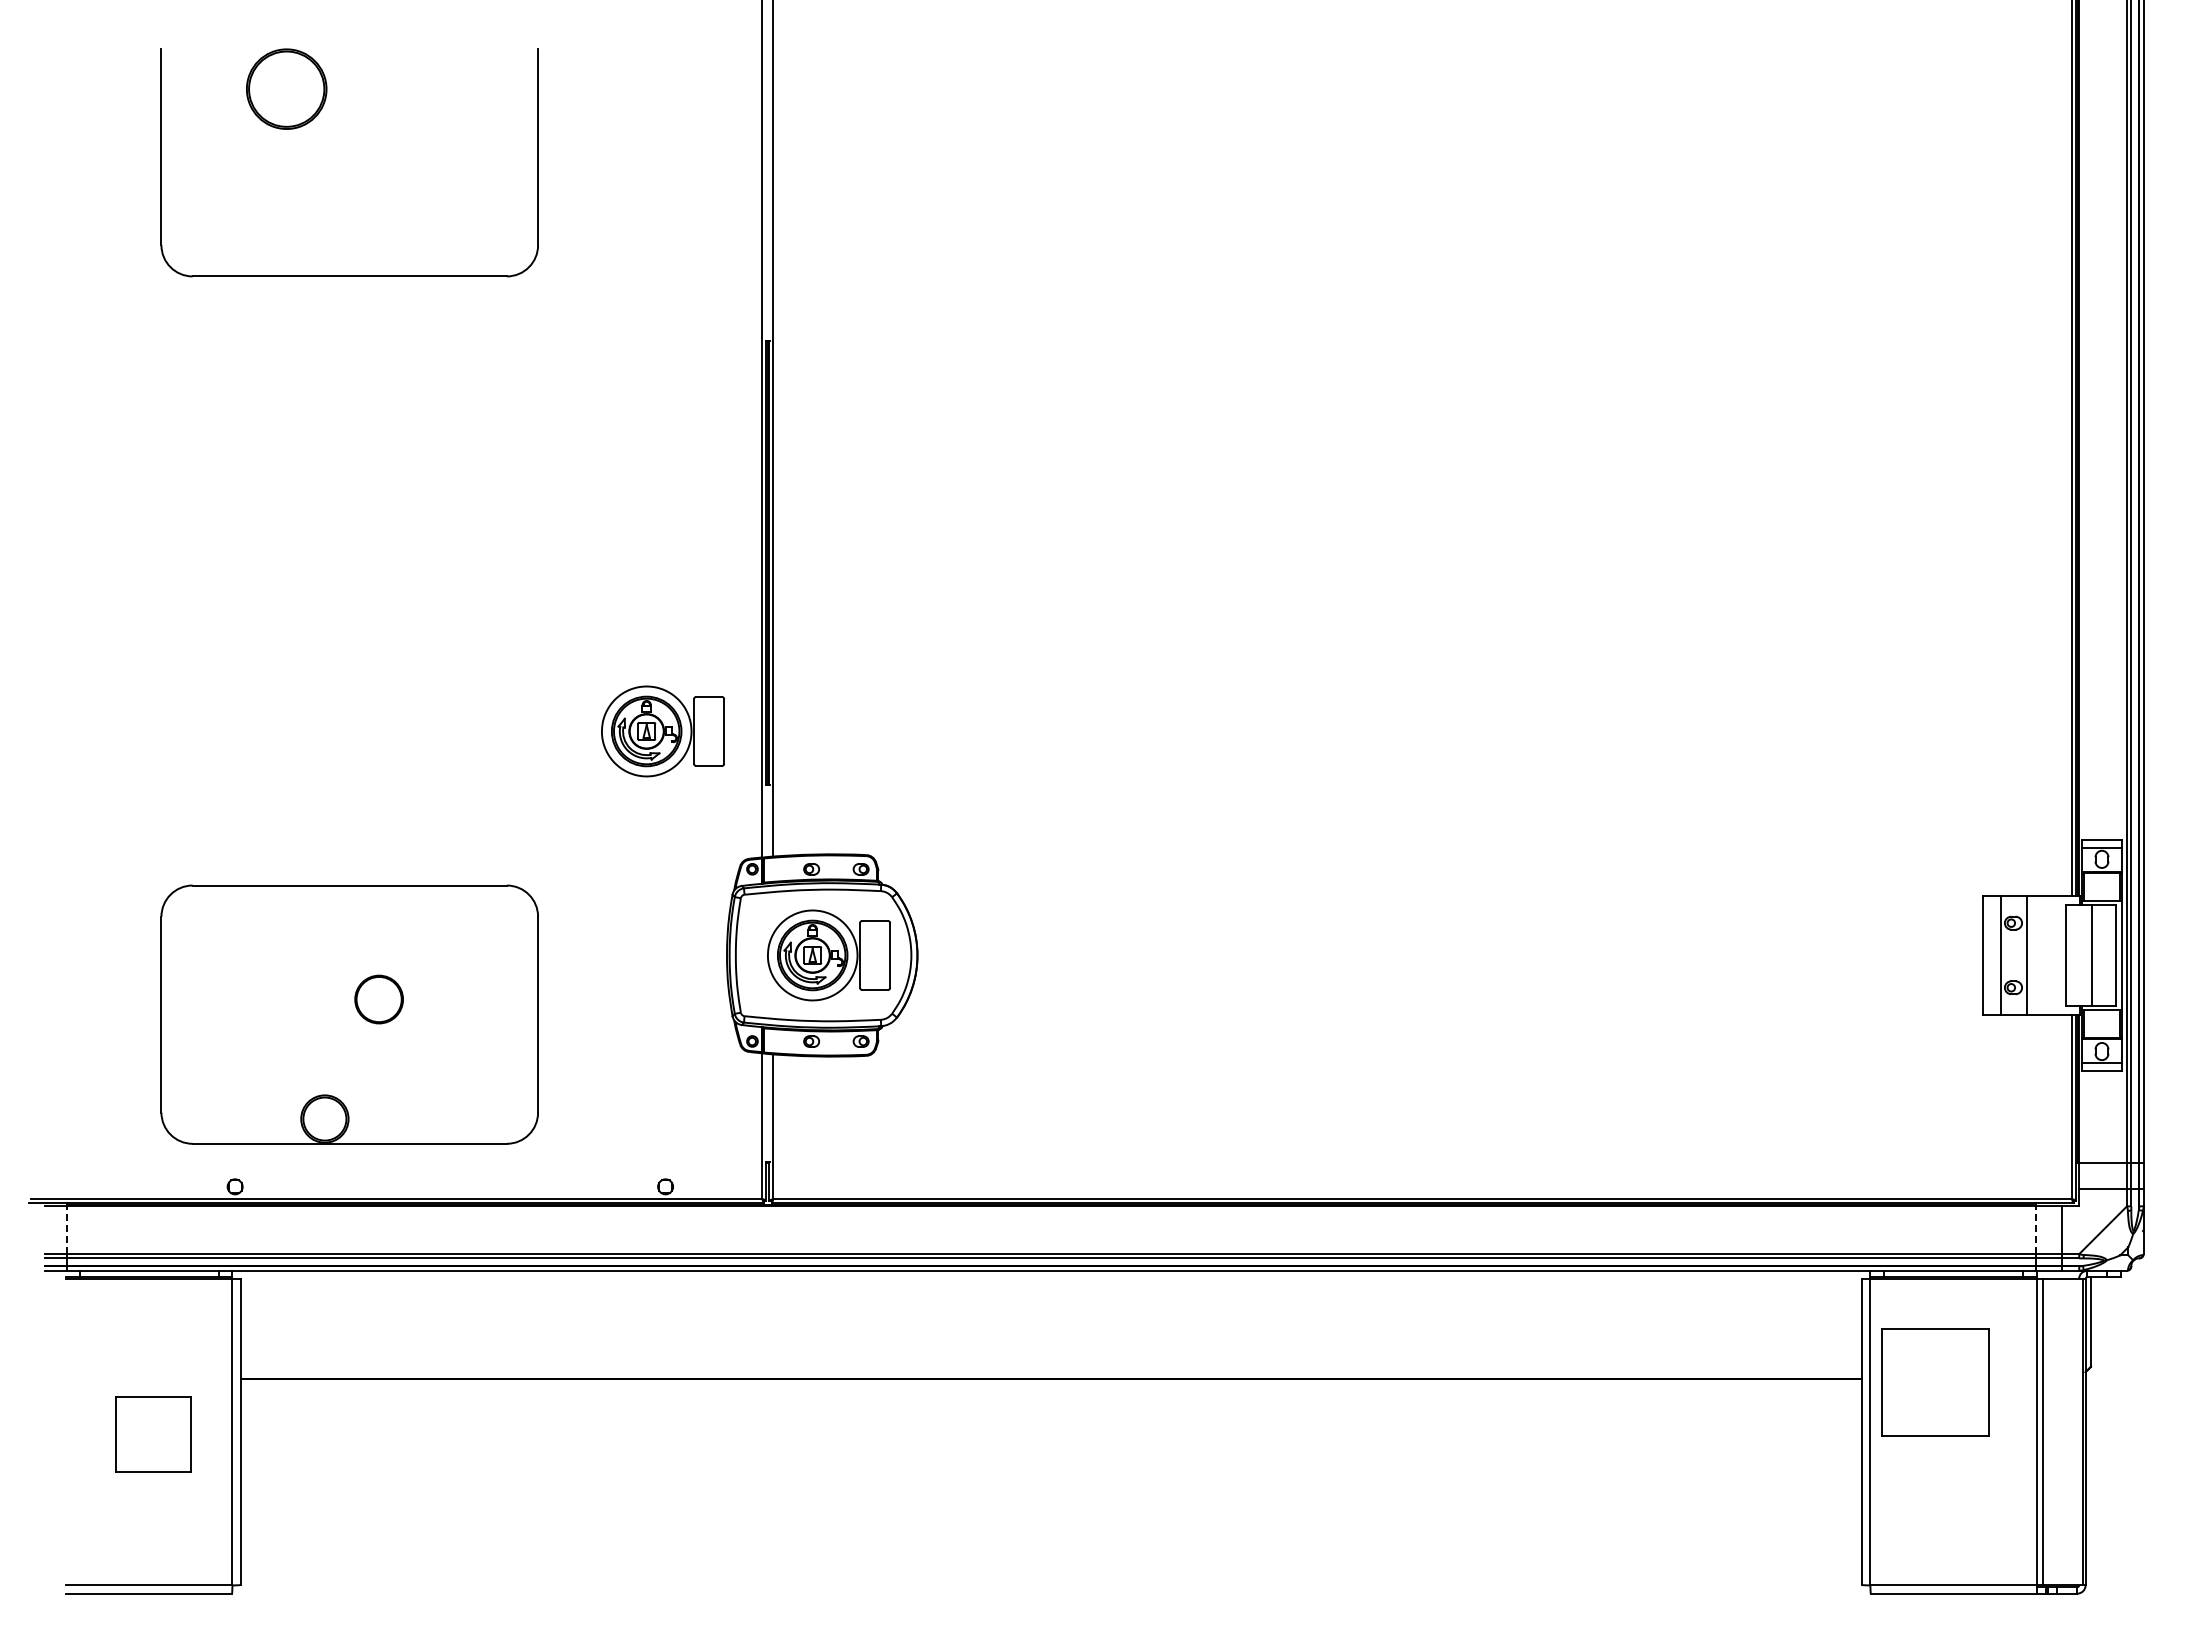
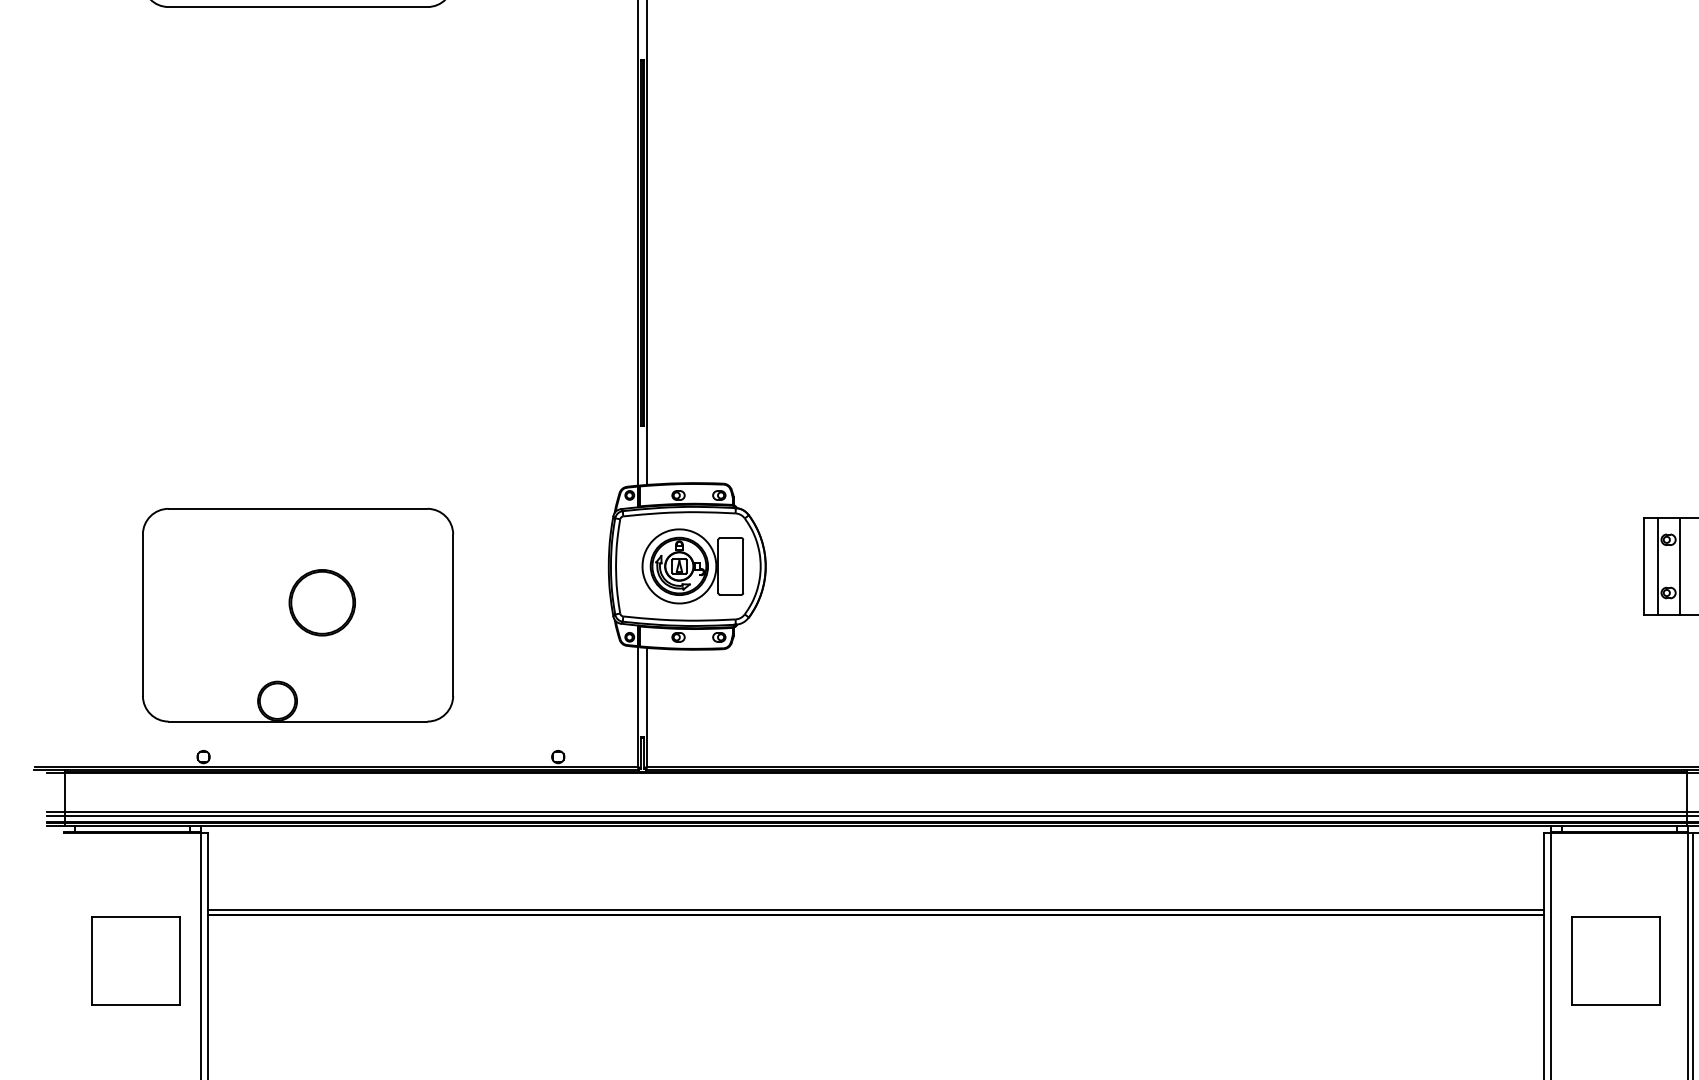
part: (662, 731) -> (555, 381), removed
part: (378, 999) -> (321, 602), size x1.67
line: (66, 1230) -> (64, 793), dashed -> solid
line: (2036, 1230) -> (1687, 793), dashed -> solid
line: (1051, 1372) -> (876, 909), added
part: (1935, 1382) -> (1615, 961), moved
part: (152, 1434) -> (135, 961), size x1.43

